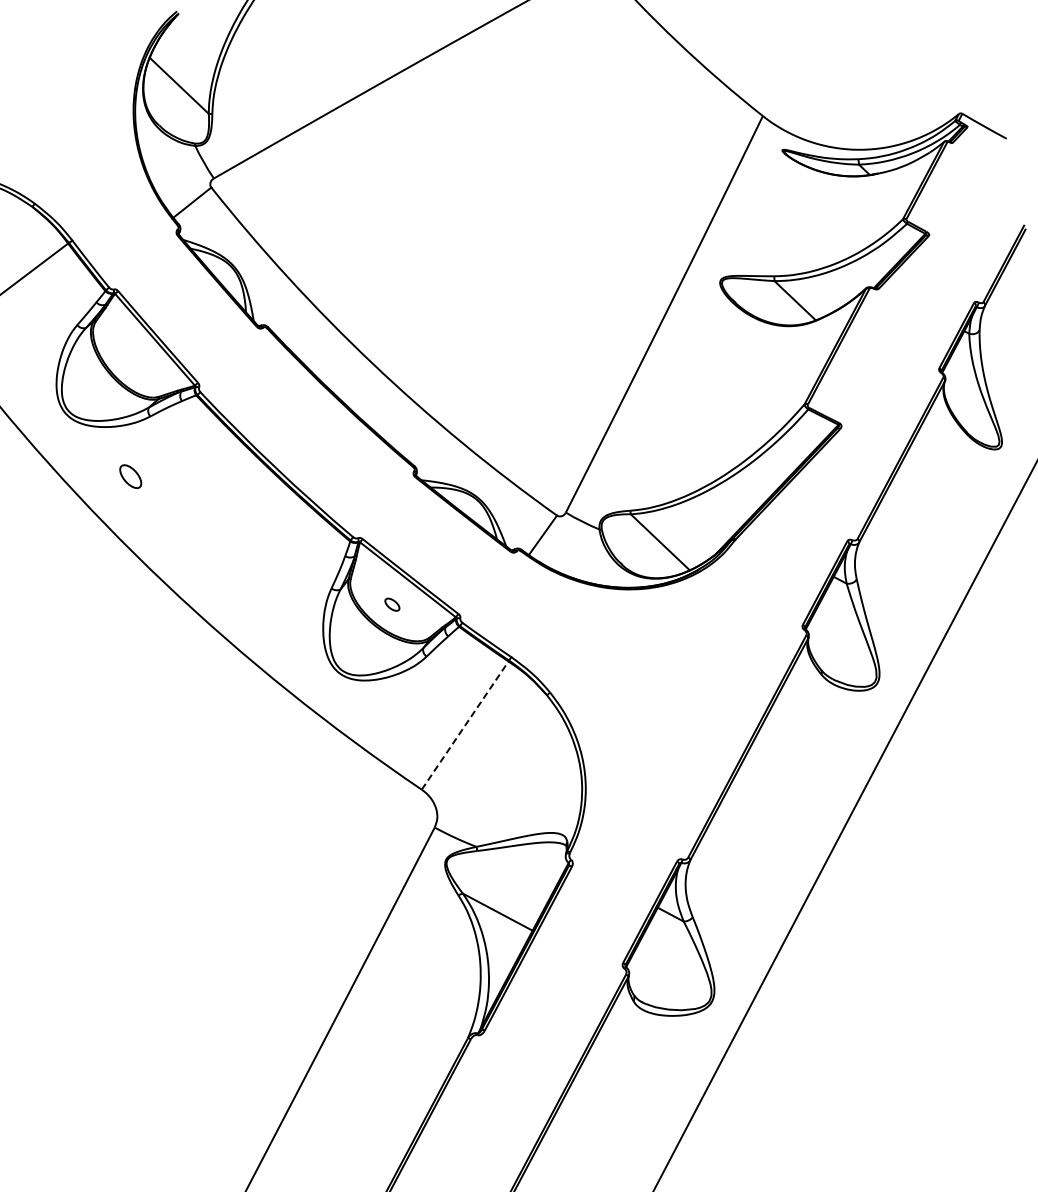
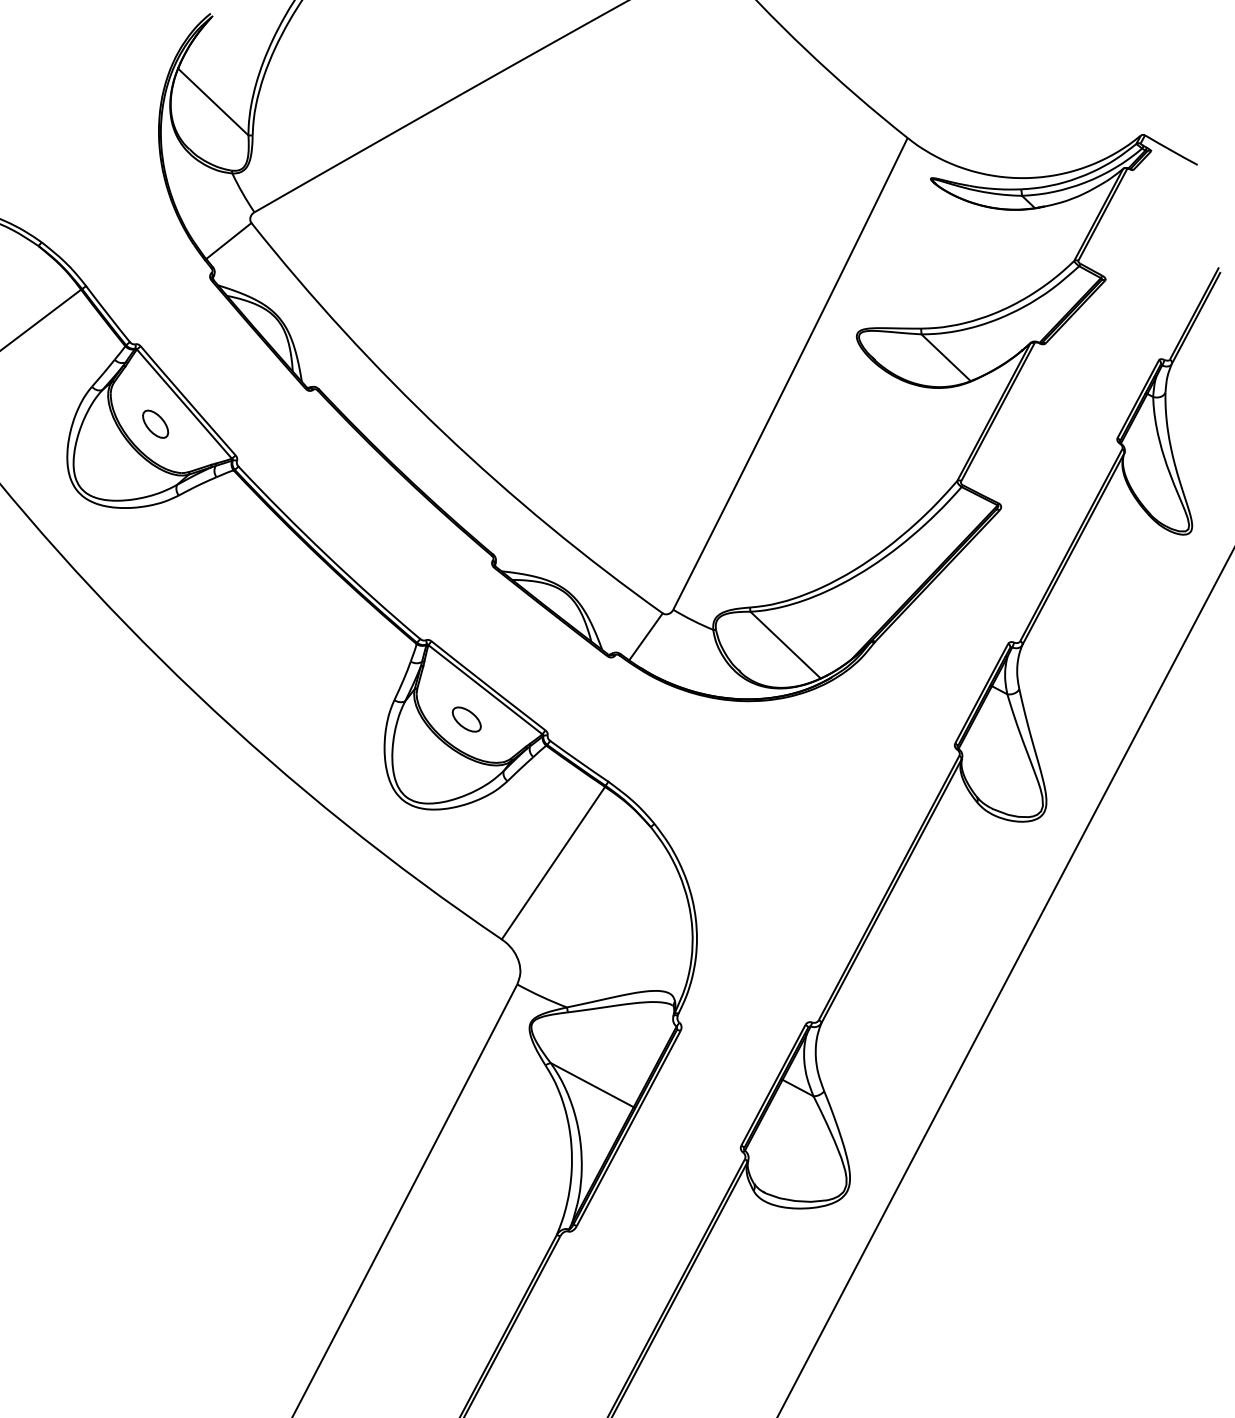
part: (130, 476) -> (155, 424), moved
part: (392, 604) -> (467, 719), size x1.67
line: (465, 725) -> (553, 863), dashed -> solid

